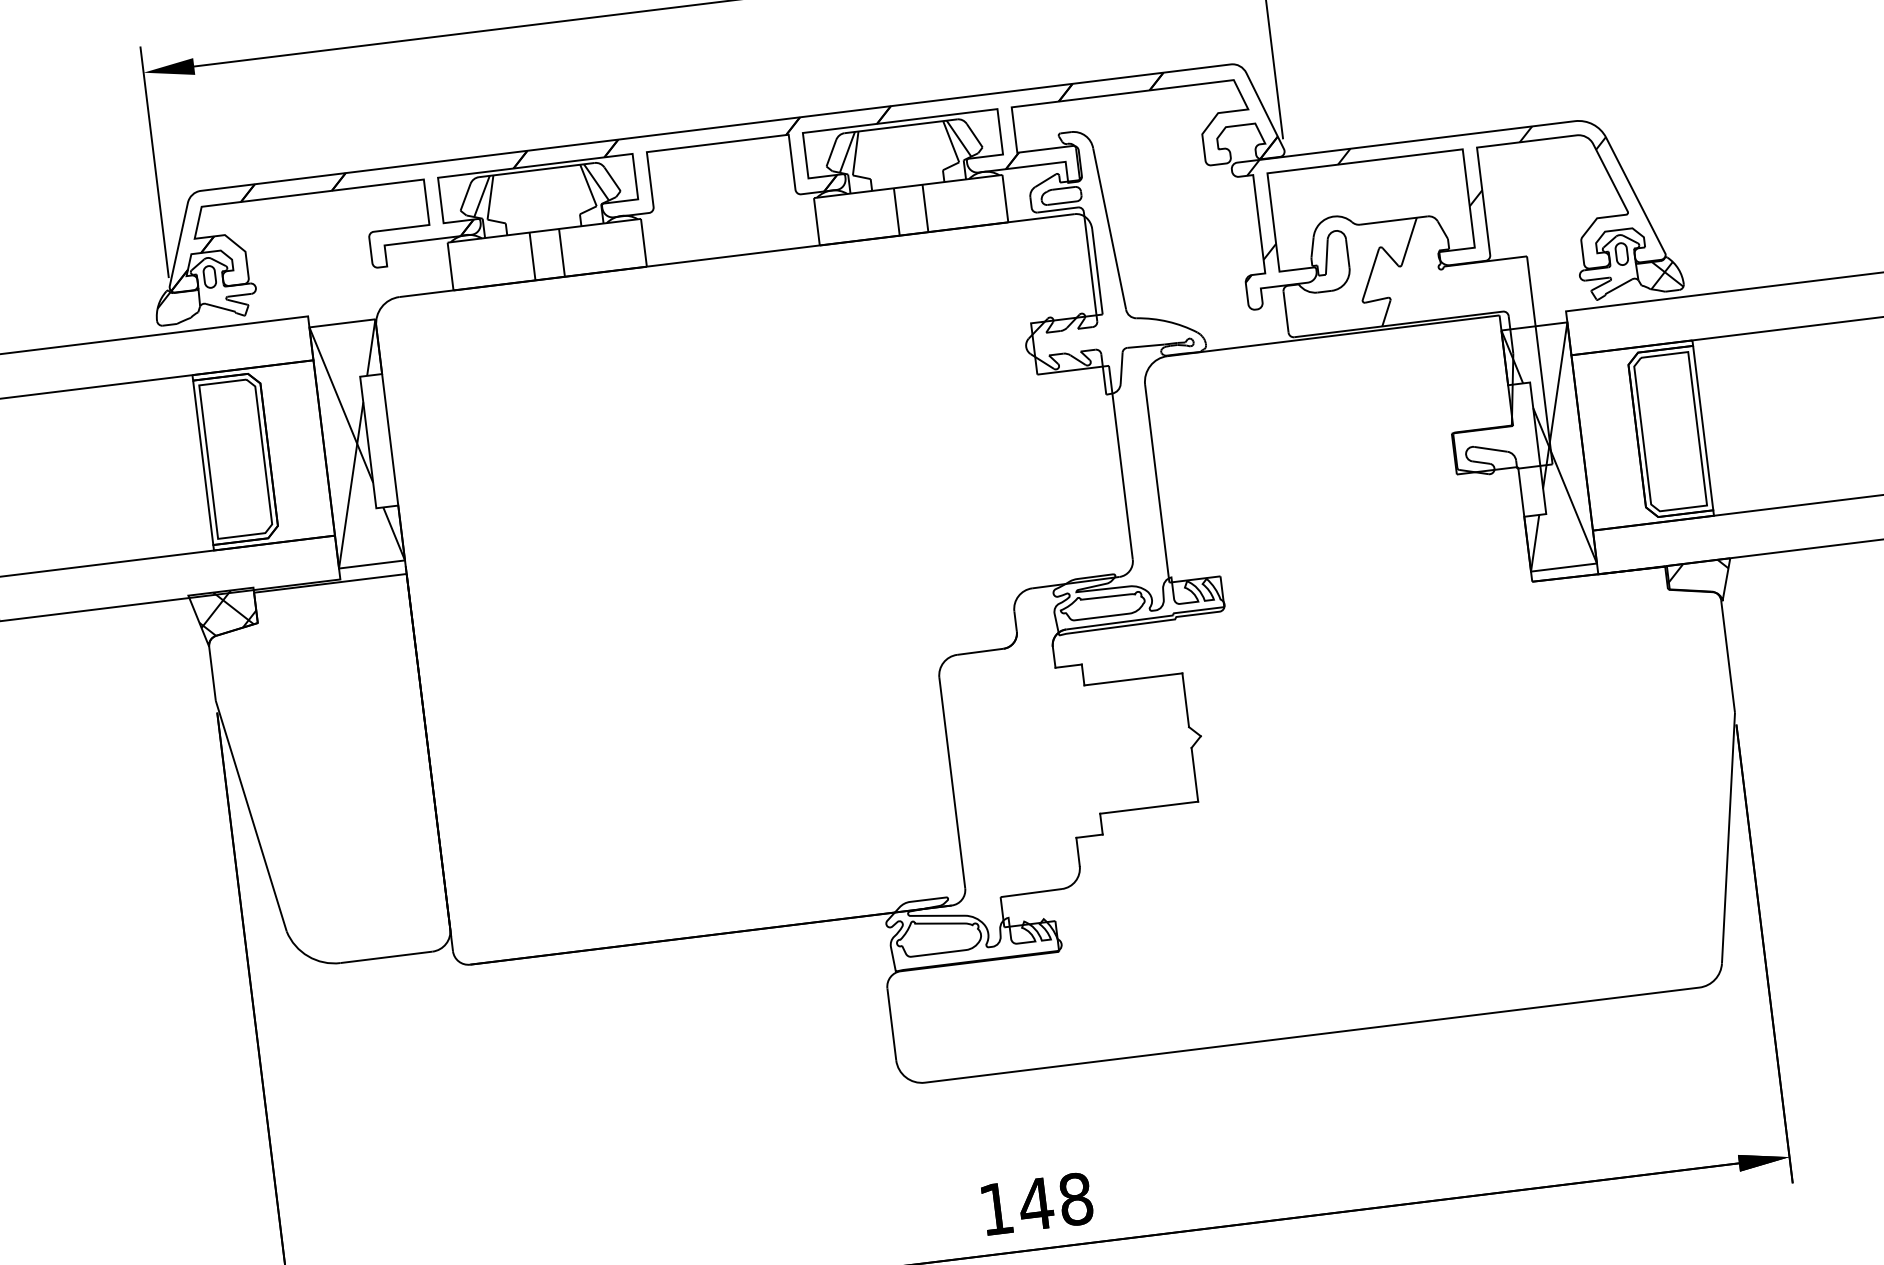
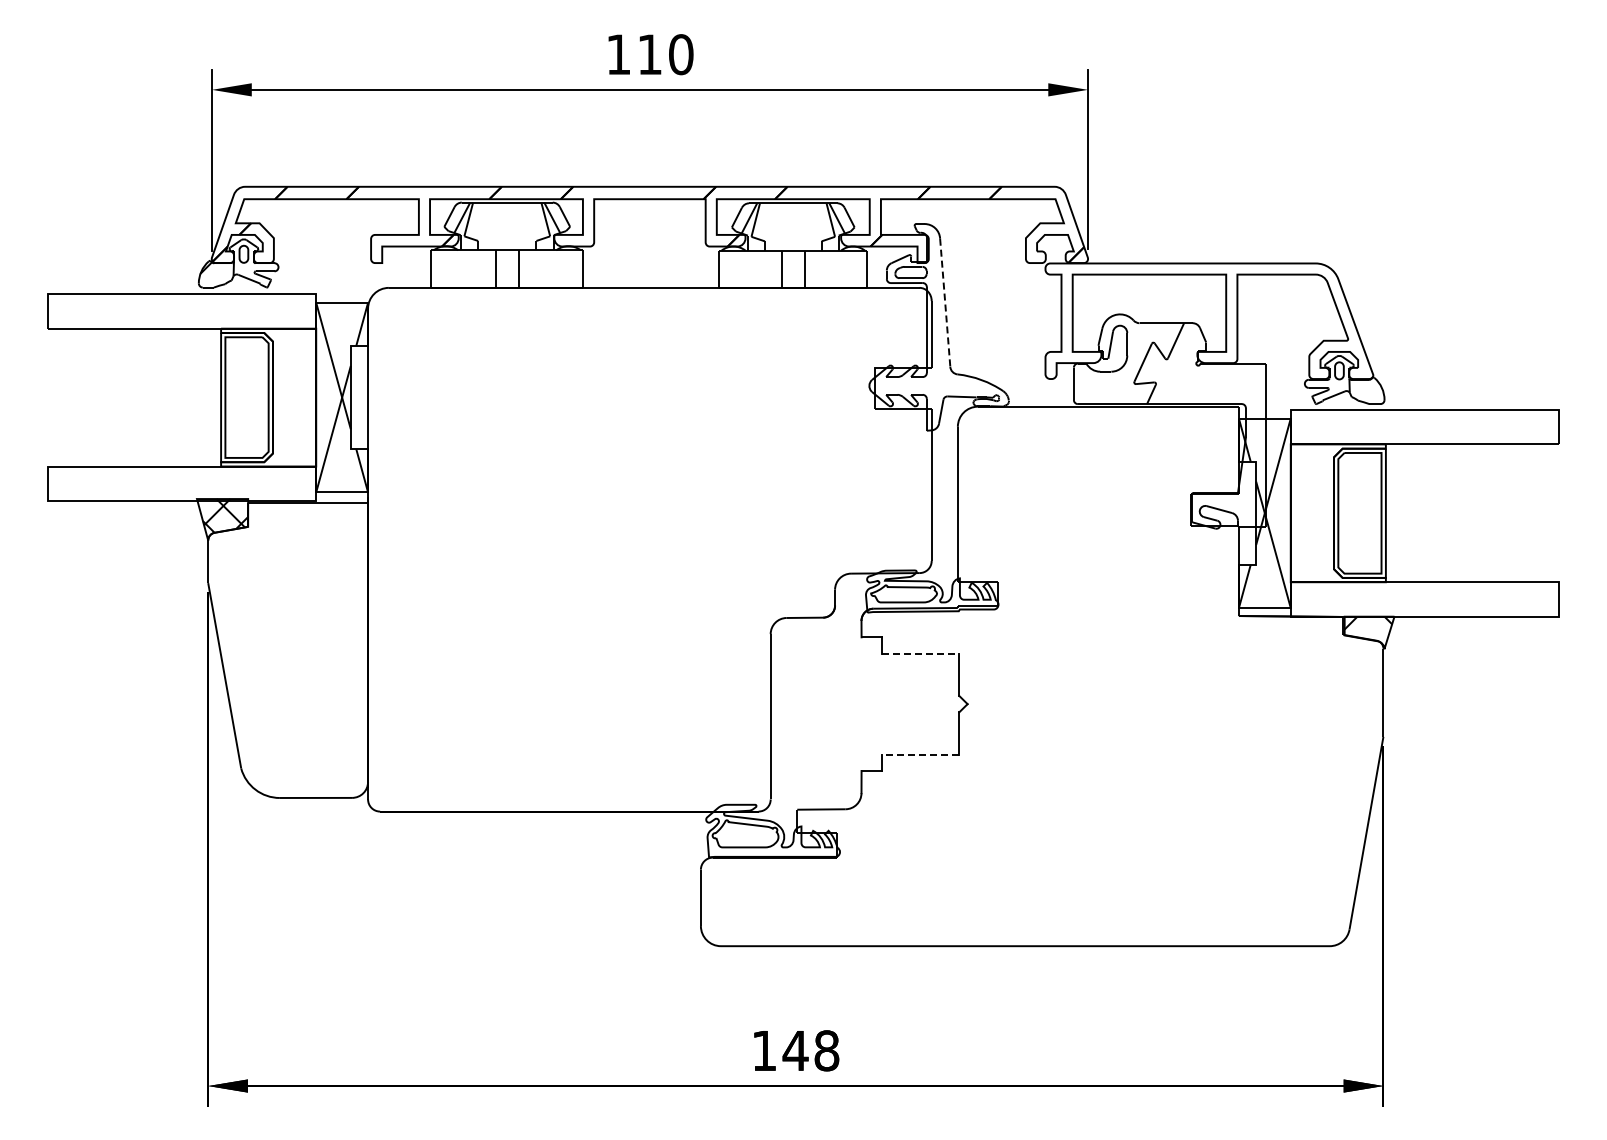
hatch: (1424, 200) -> (1191, 310), removed
line: (1110, 229) -> (945, 303), solid -> dashed
hatch: (1665, 274) -> (1371, 390), removed
line: (1133, 679) -> (920, 653), solid -> dashed
line: (1148, 807) -> (920, 754), solid -> dashed

